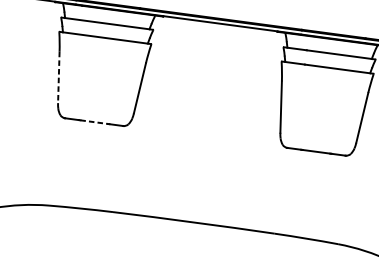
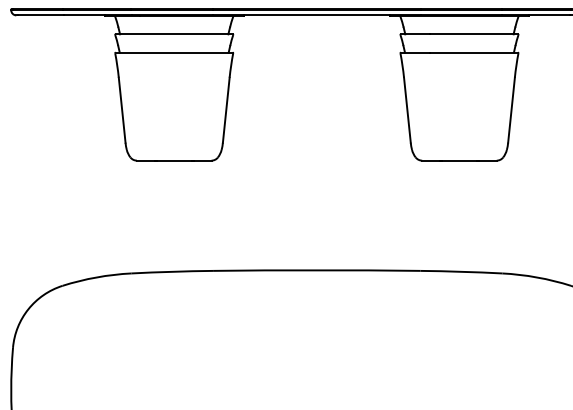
line: (59, 77) -> (122, 110), dashed -> solid
line: (94, 122) -> (174, 160), dashed -> solid

